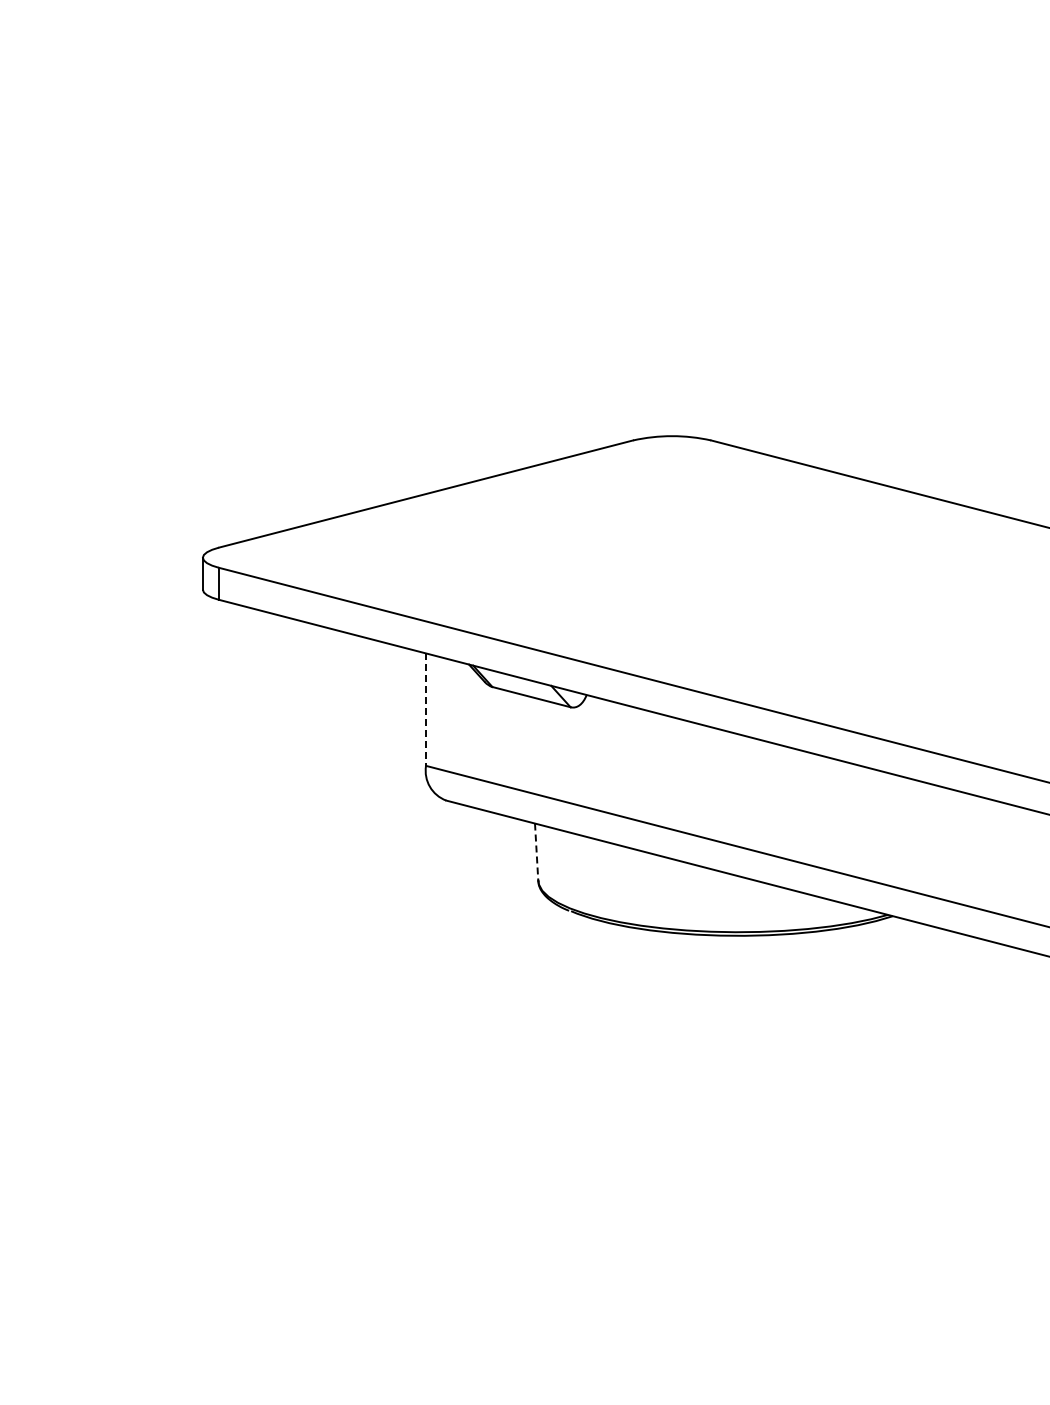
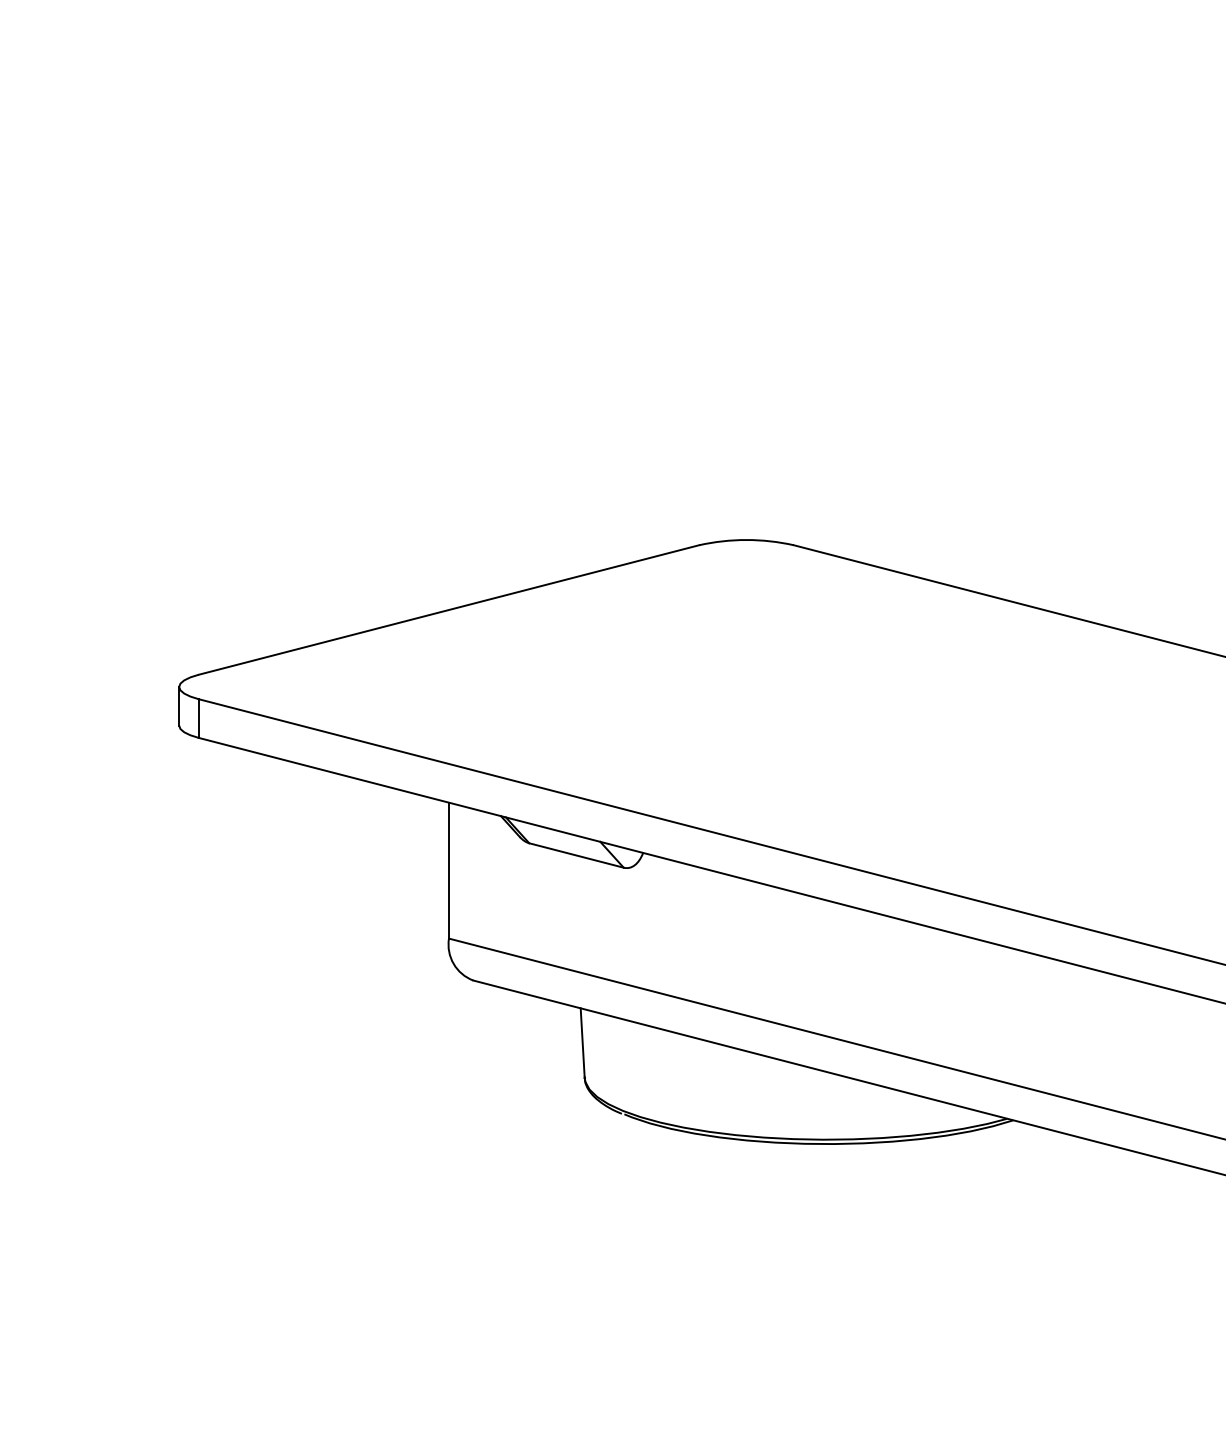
line: (426, 710) -> (449, 871), dashed -> solid
line: (536, 852) -> (582, 1043), dashed -> solid

